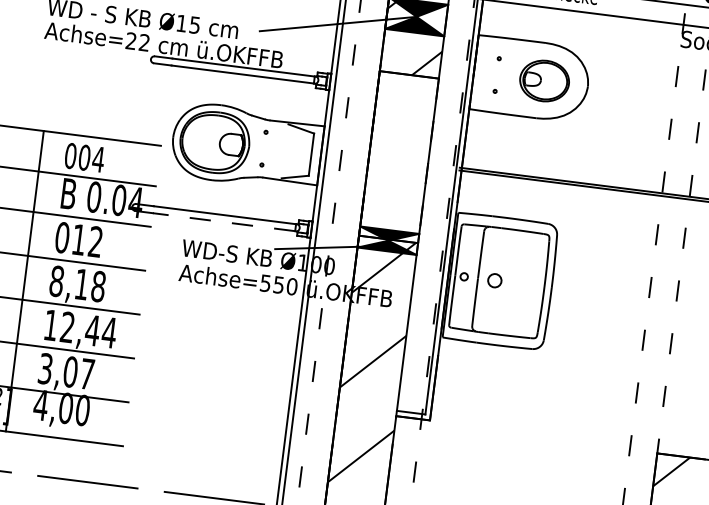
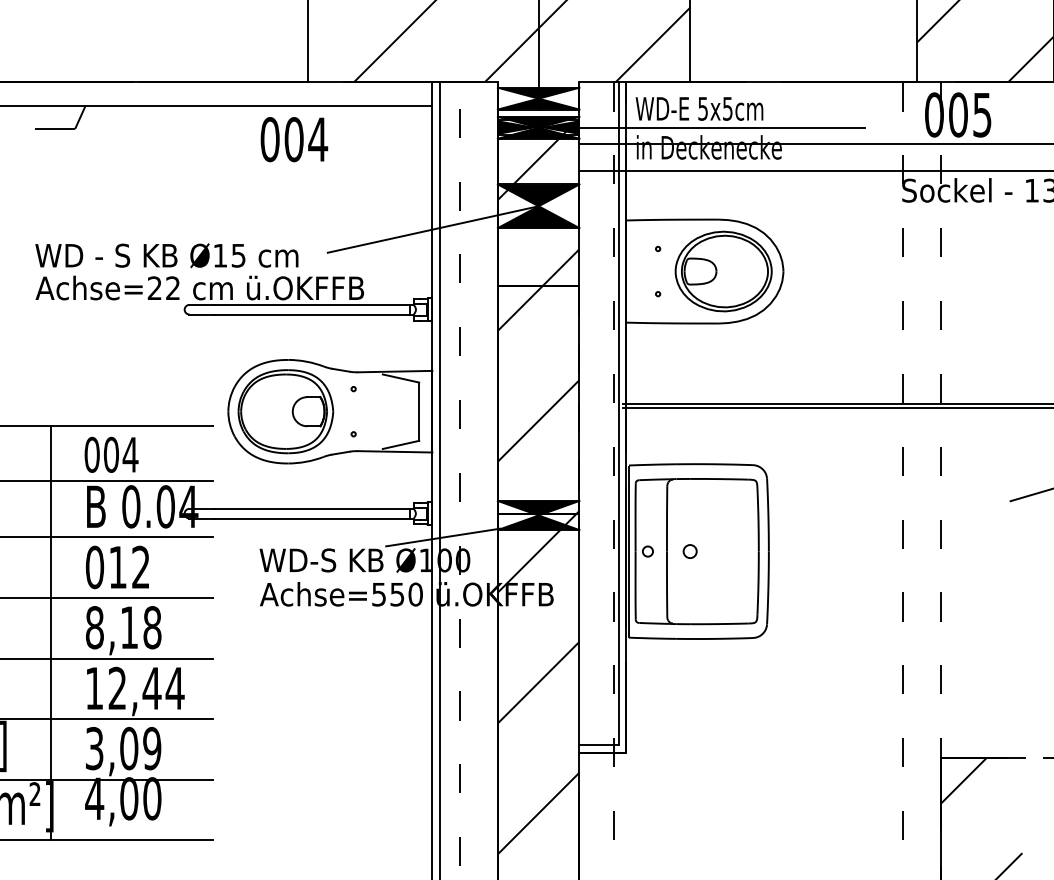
part: (544, 81) -> (723, 271), size x1.43
hatch: (398, 156) -> (538, 399), added
line: (223, 222) -> (311, 518), dashed -> solid
circle: (494, 280) -> (689, 551), size x0.71
text: (87, 374) -> (152, 748), 3,07 -> 3,09

